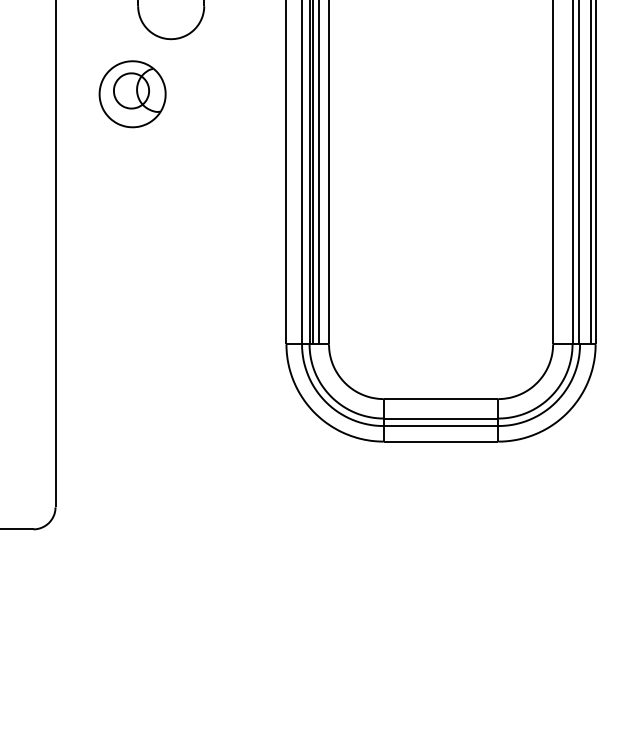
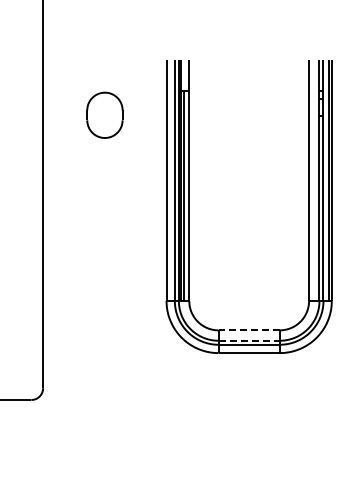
part: (131, 92) -> (83, 166), removed
line: (441, 399) -> (249, 330), solid -> dashed
line: (441, 418) -> (249, 340), solid -> dashed

